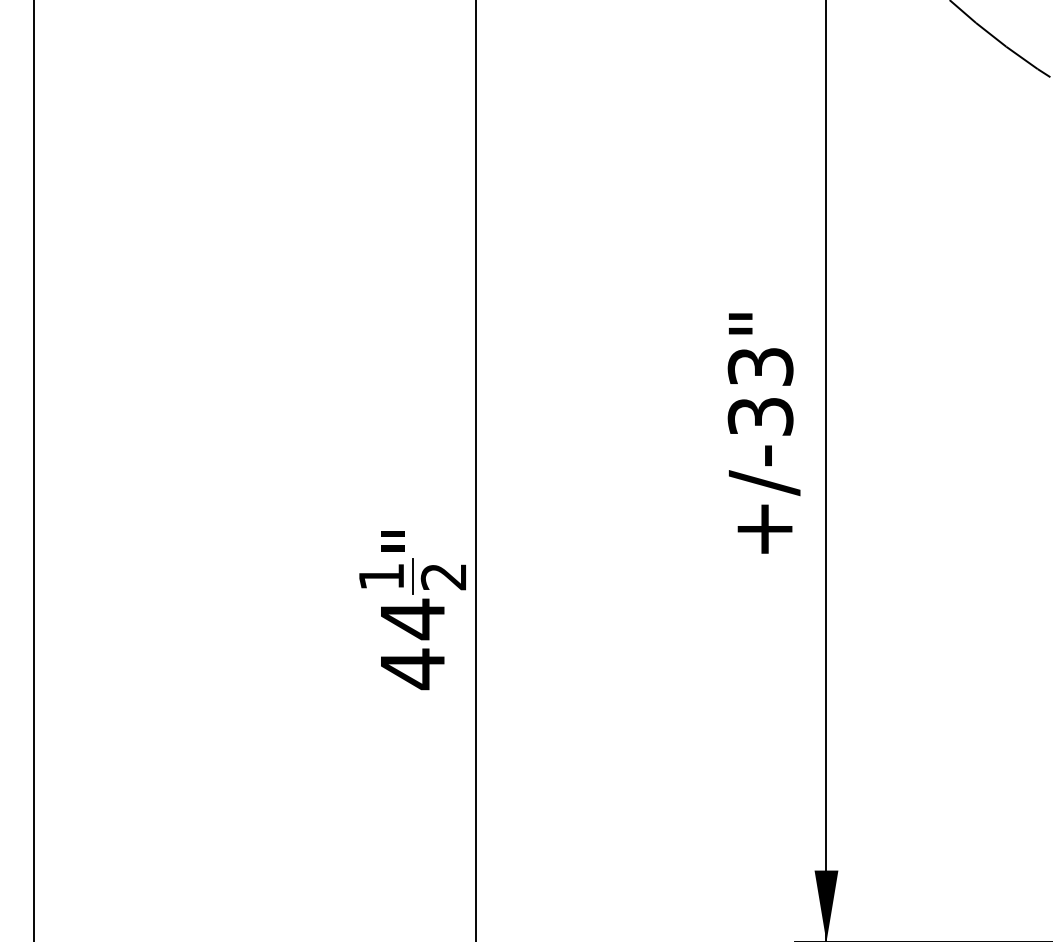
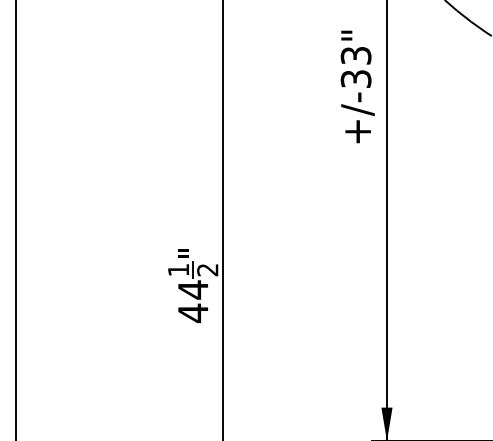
text: (763, 432) -> (357, 86), moved

